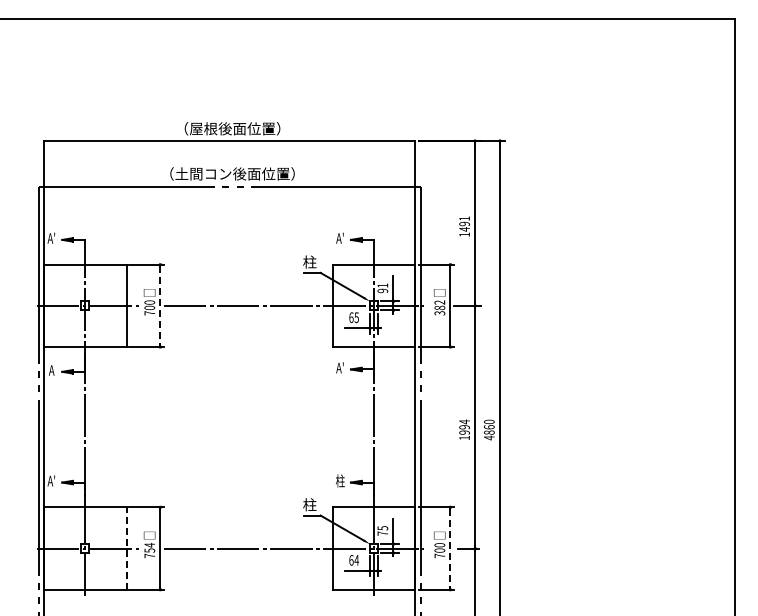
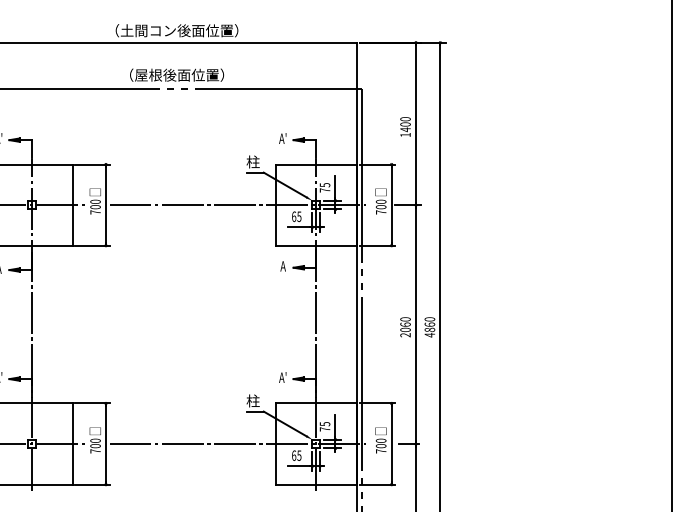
text: (232, 128) -> (176, 30), （屋根後面位置） -> （土間コン後面位置）
text: (232, 173) -> (176, 74), （土間コン後面位置） -> （屋根後面位置）
text: (464, 221) -> (405, 122), 1491 -> 1400
text: (382, 288) -> (324, 188), 91 -> 75
line: (160, 306) -> (106, 205), dashed -> solid
text: (439, 307) -> (380, 206), 382 -> 700
text: (339, 367) -> (282, 265), A' -> A
text: (464, 429) -> (405, 326), 1994 -> 2060
text: (340, 480) -> (283, 377), 柱 -> A'
text: (149, 547) -> (95, 443), 754 -> 700
line: (126, 548) -> (72, 444), dashed -> solid
line: (450, 549) -> (391, 445), dashed -> solid
text: (356, 560) -> (299, 455), 64 -> 65

